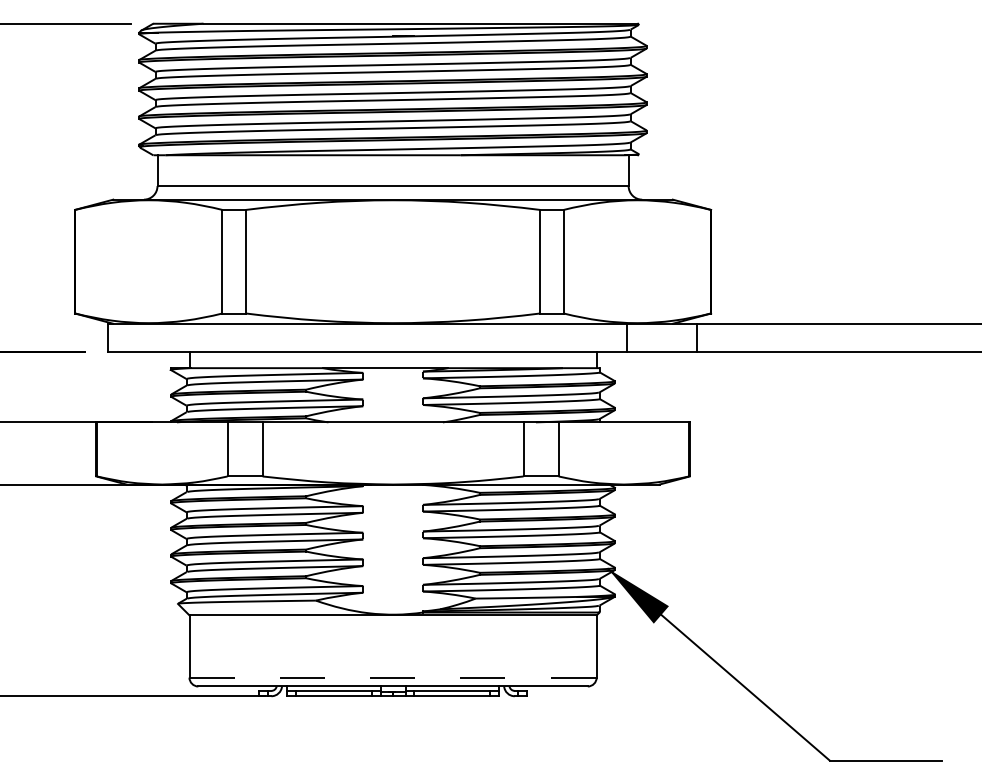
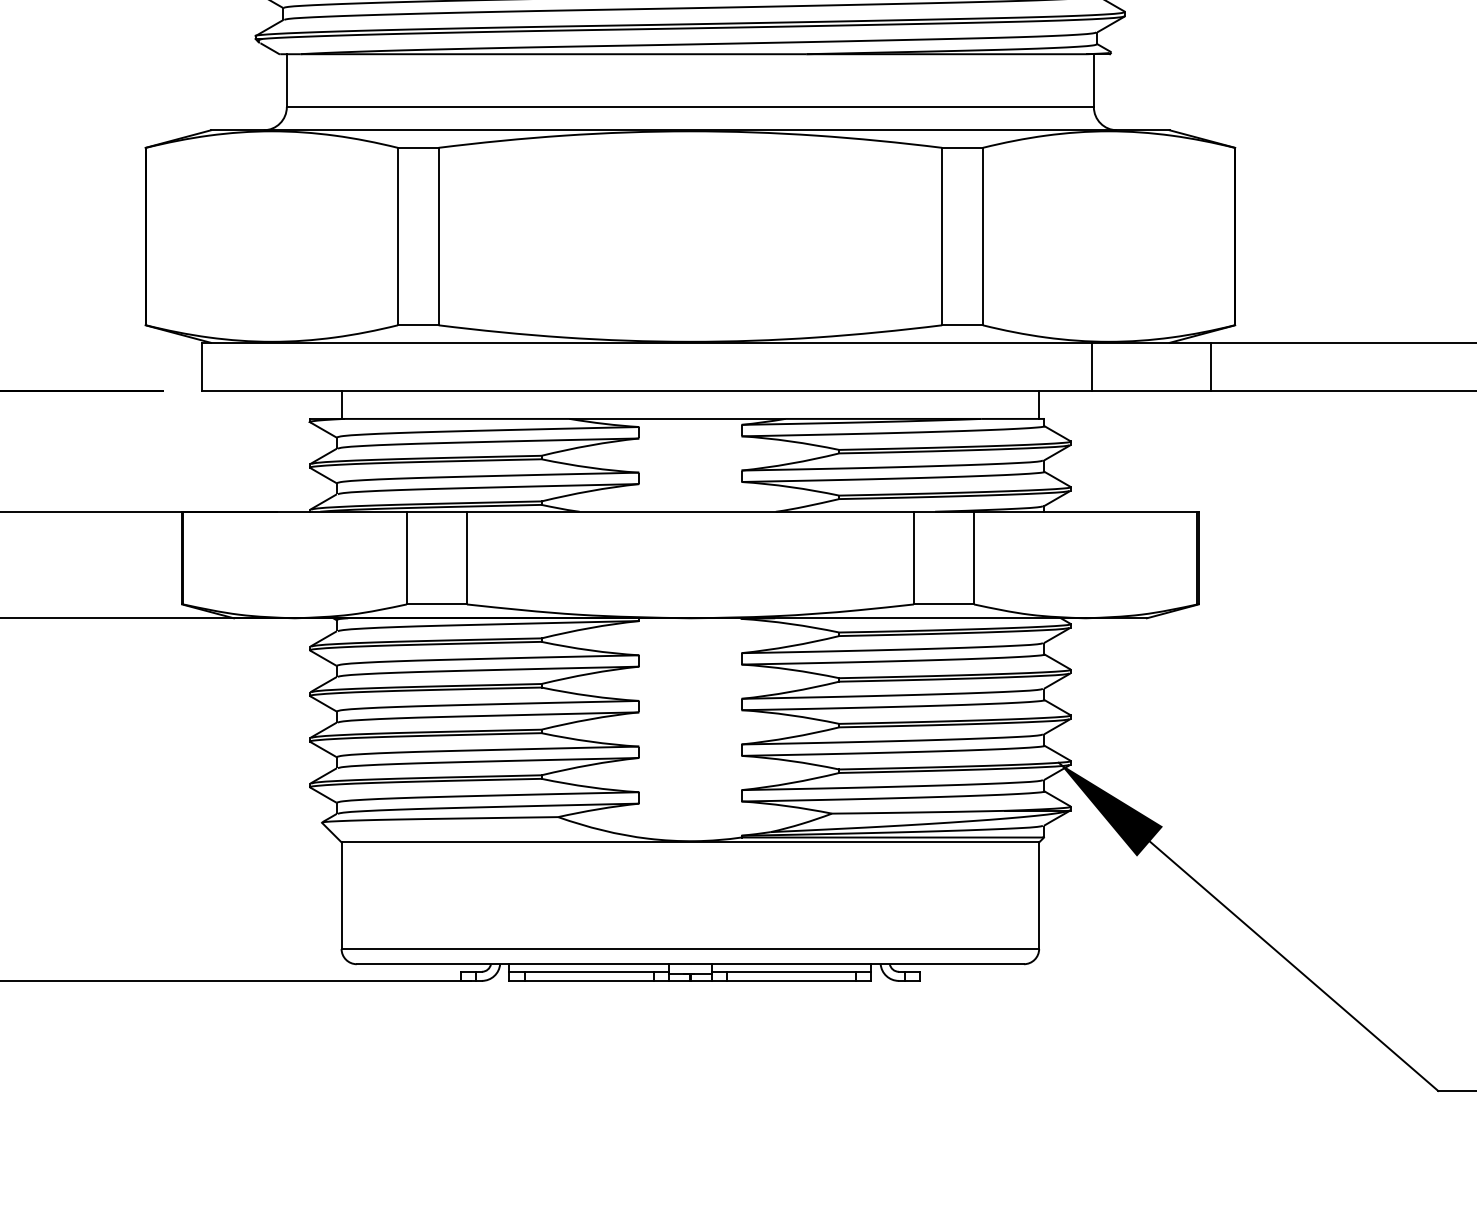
line: (393, 677) -> (691, 948), dashed -> solid

